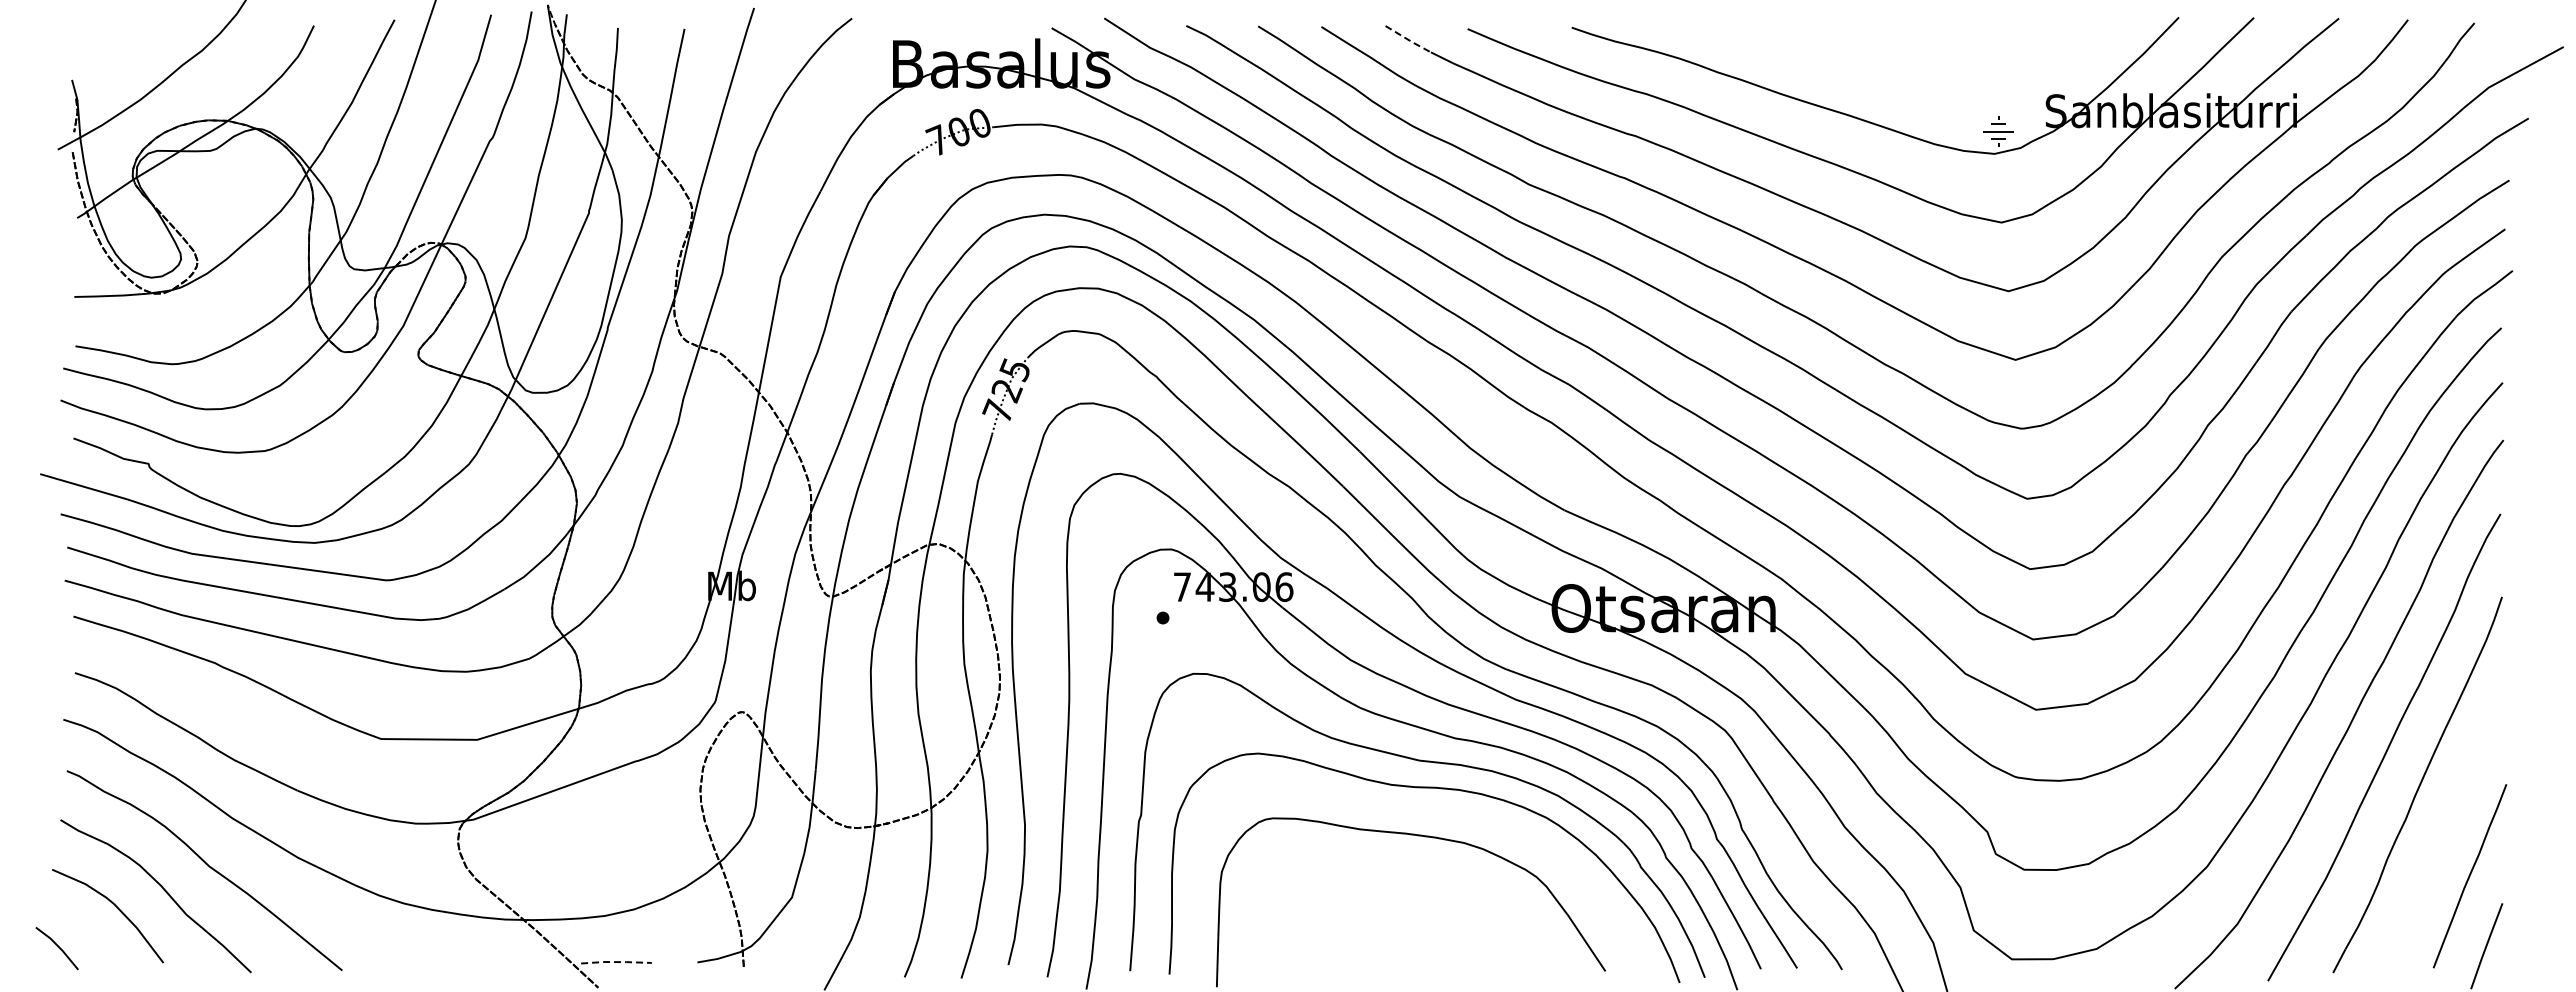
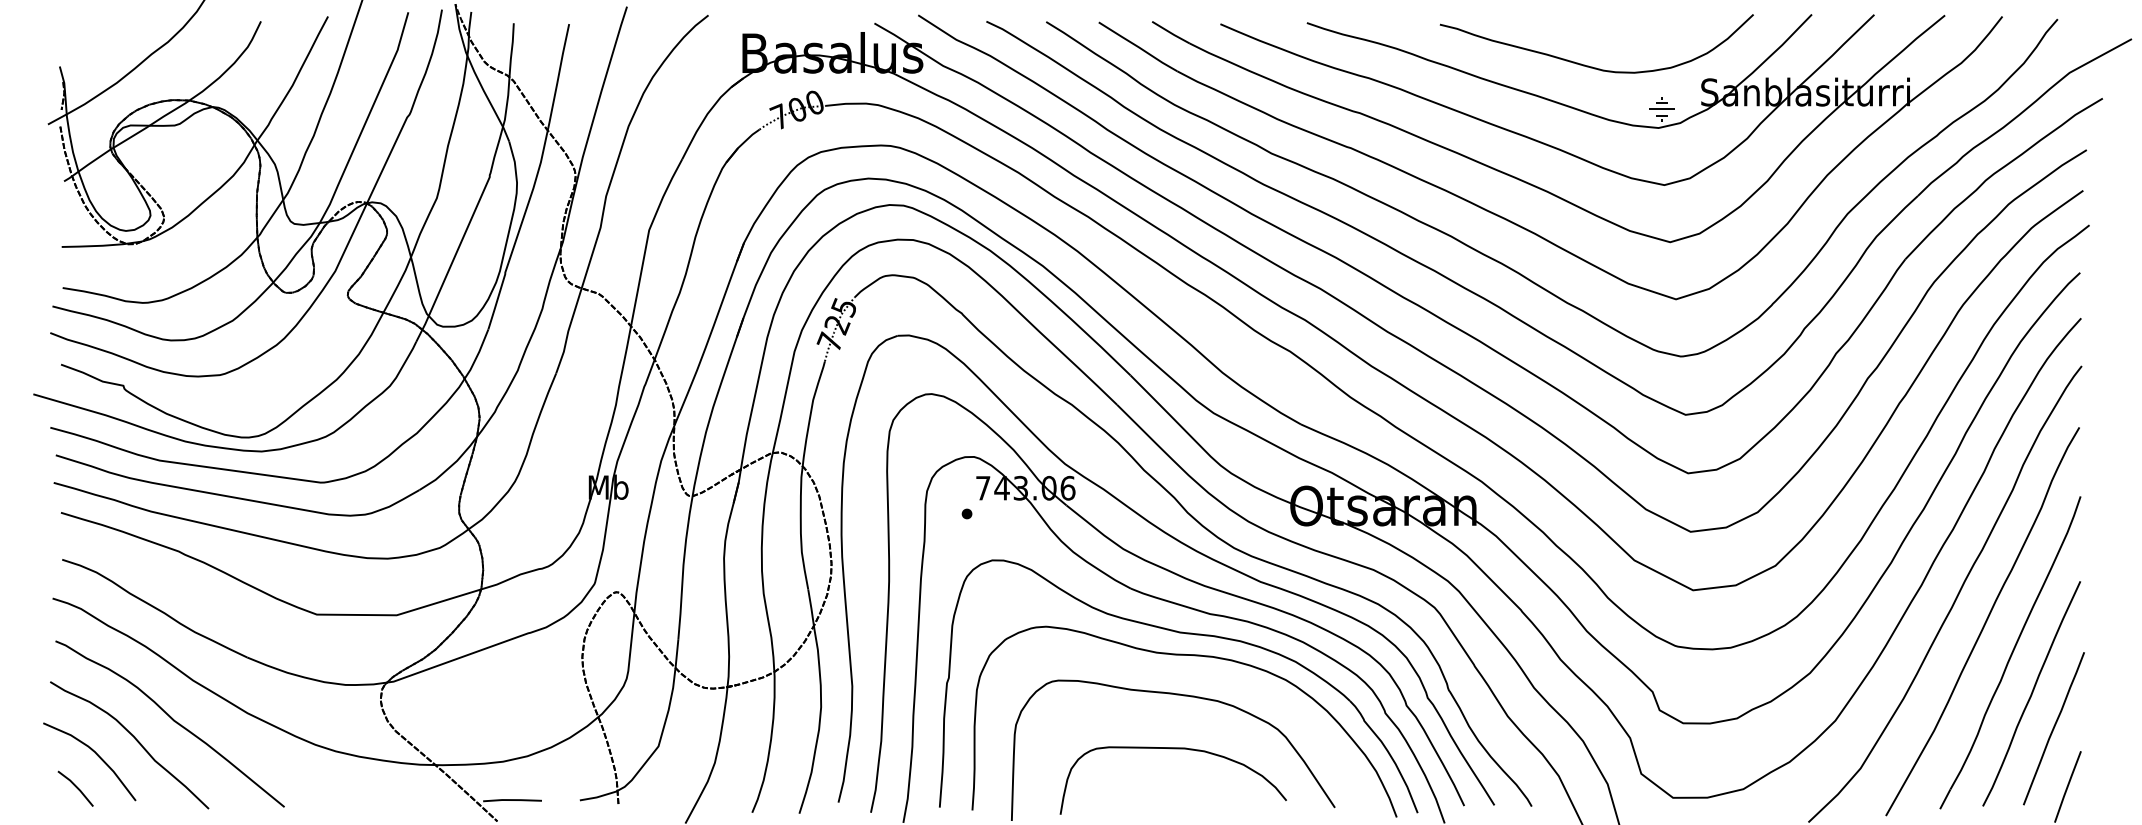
line: (1409, 40) -> (1172, 33), dashed -> solid
curve: (1912, 79) -> (1590, 66), added
curve: (2443, 833) -> (2031, 693), added
curve: (1410, 900) -> (1172, 748), added
line: (57, 947) -> (75, 787), moved
line: (616, 962) -> (512, 800), dashed -> solid

